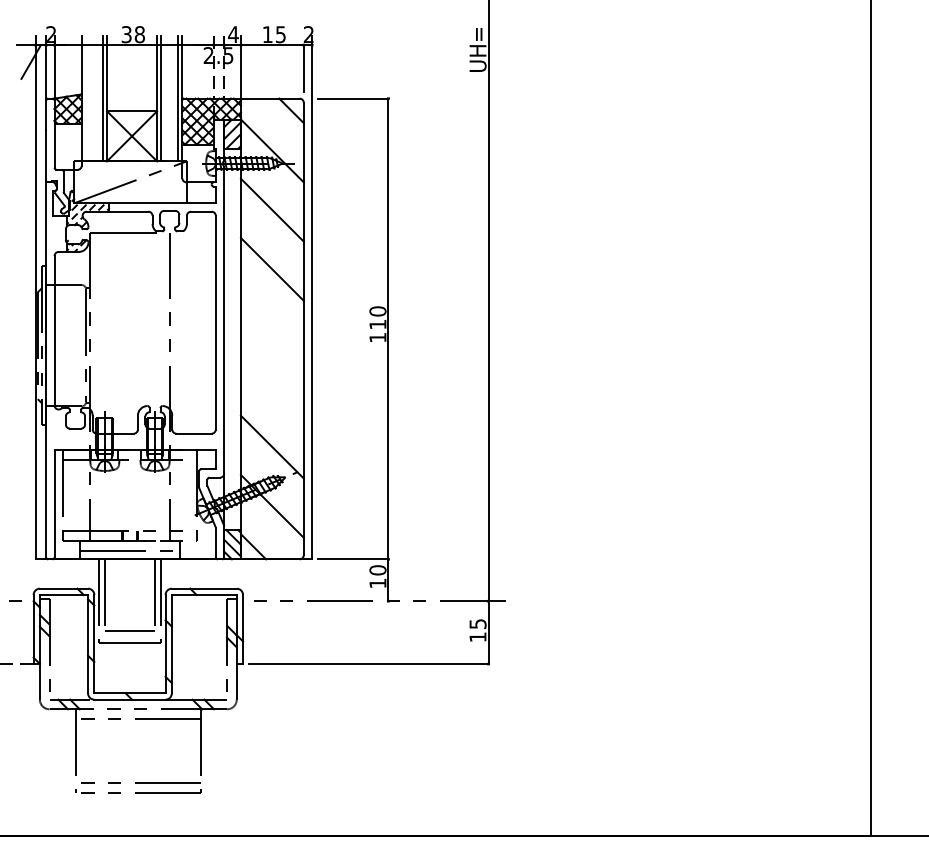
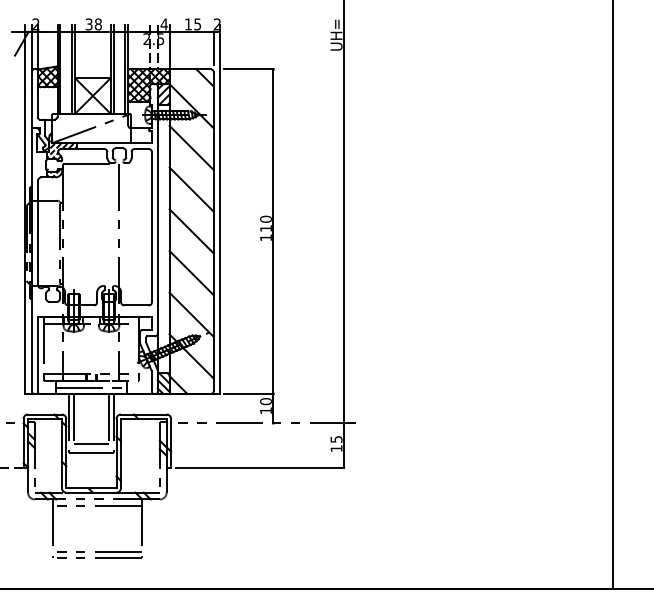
line: (85, 98) -> (60, 69), added
line: (271, 328) -> (191, 231), added
line: (271, 387) -> (191, 272), added

